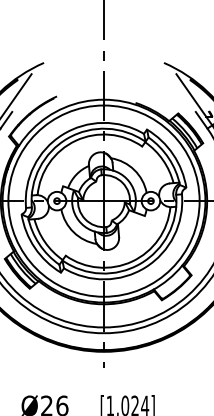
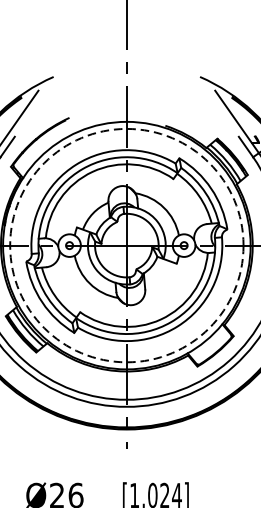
circle: (103, 200) -> (126, 244), solid -> dashed

